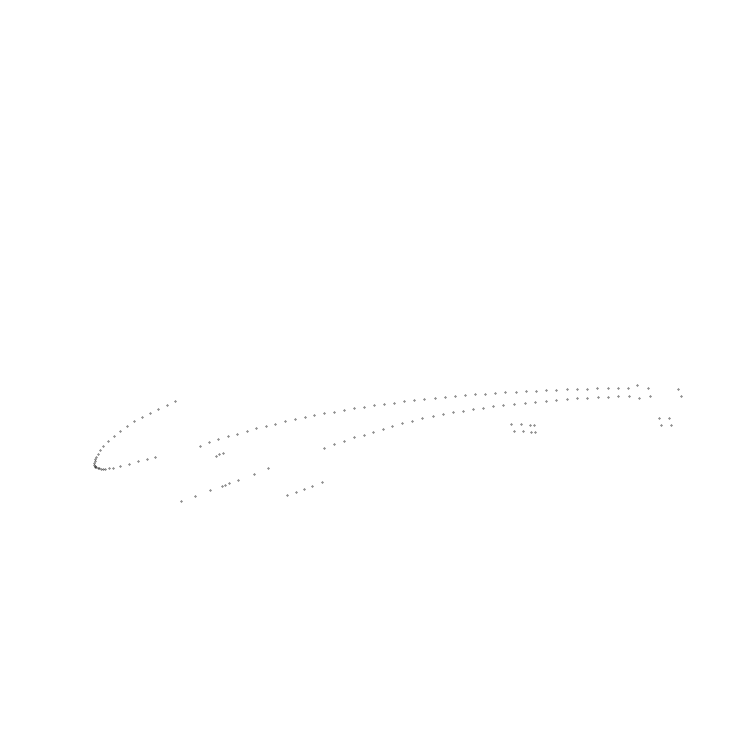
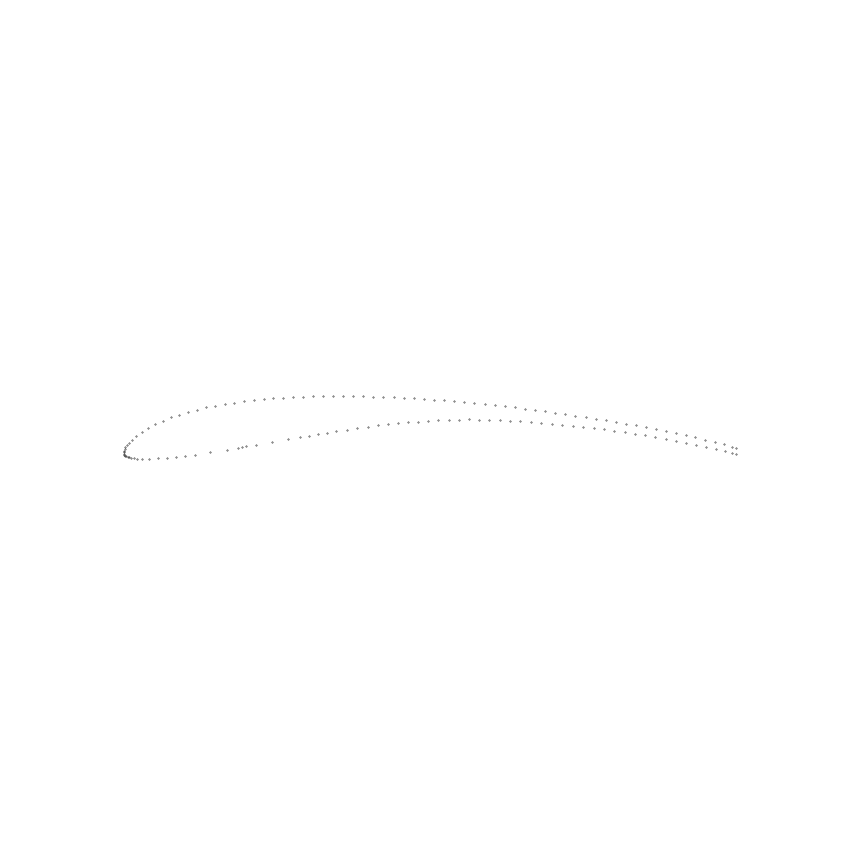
part: (639, 392) -> (666, 435), size x0.62
part: (665, 421) -> (691, 440), moved
part: (127, 427) -> (163, 422), moved
part: (523, 428) -> (725, 448), moved
part: (219, 454) -> (242, 416), removed
part: (304, 488) -> (318, 434), moved

